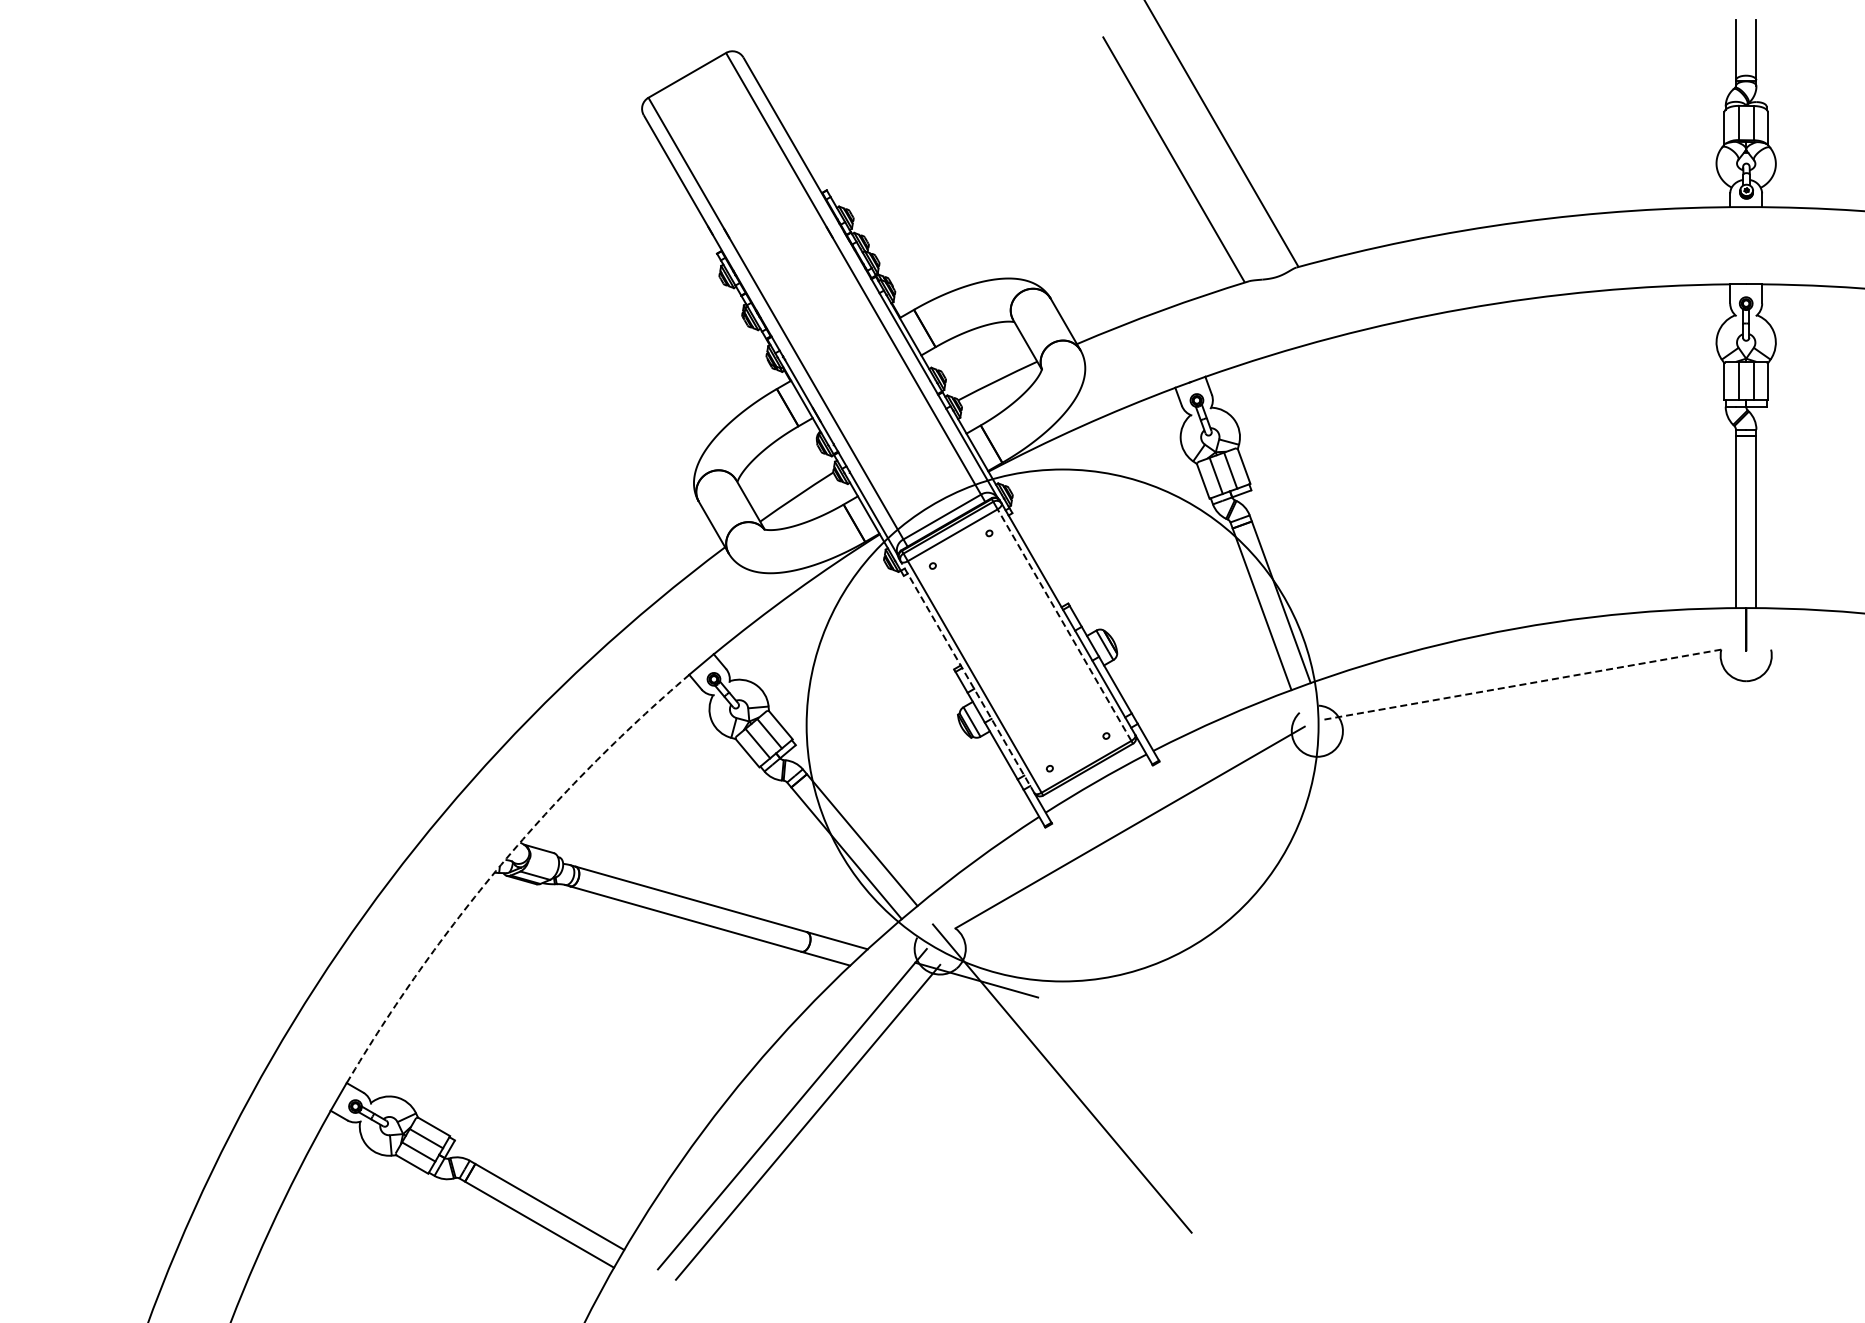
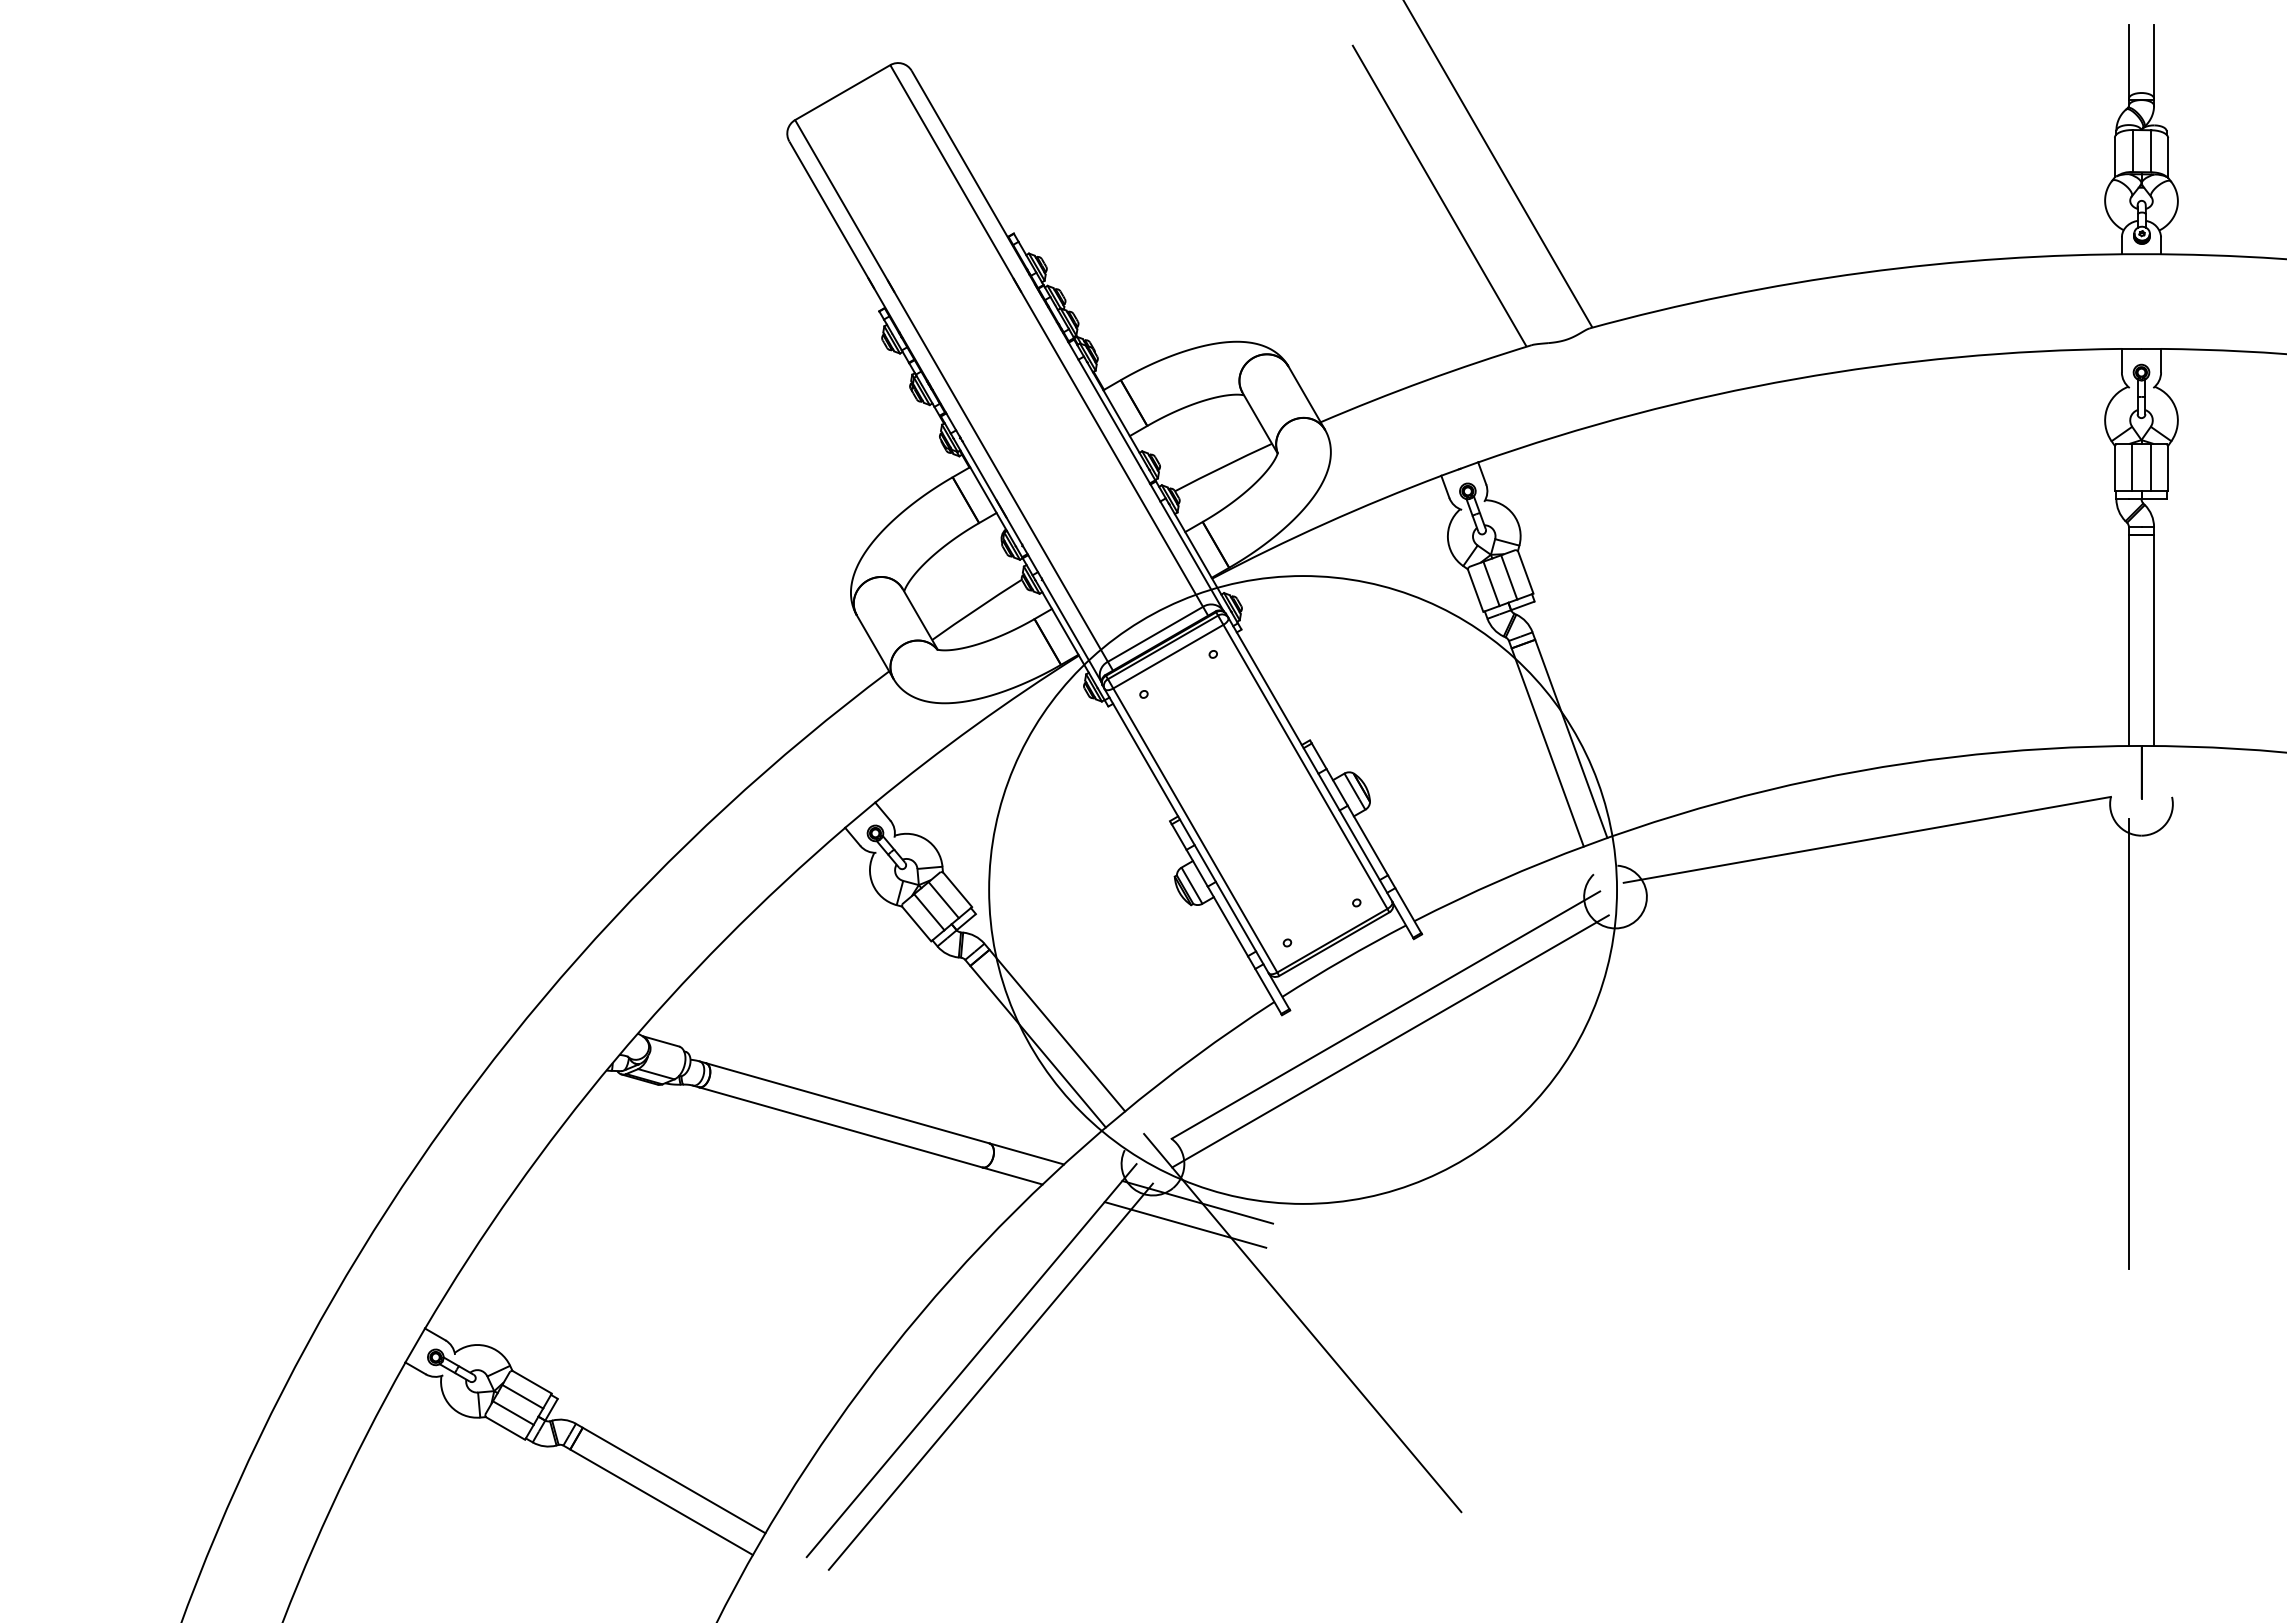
line: (1064, 625) -> (1305, 767), dashed -> solid
line: (967, 677) -> (1186, 831), dashed -> solid
line: (1522, 684) -> (1867, 839), dashed -> solid
line: (1133, 848) -> (1390, 1040), added
line: (1735, 850) -> (2128, 1043), added
arc: (501, 864) -> (614, 1060), dashed -> solid
line: (966, 998) -> (1185, 1224), added

